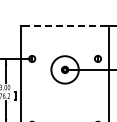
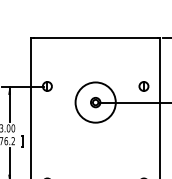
line: (65, 26) -> (96, 38), dashed -> solid

